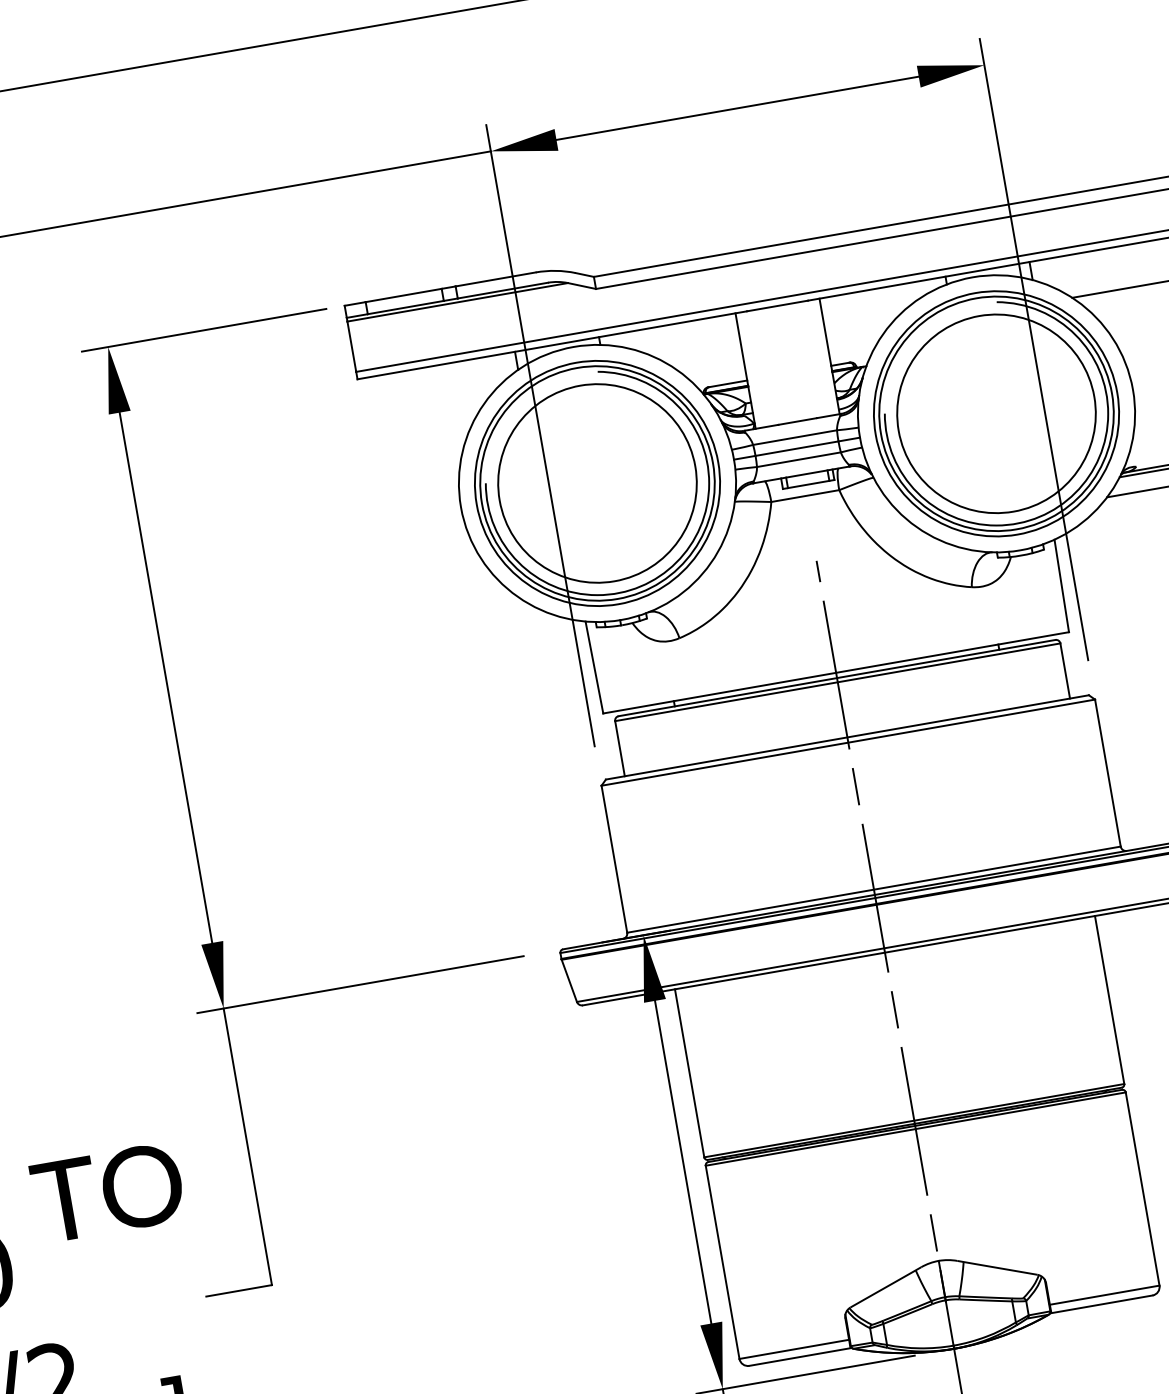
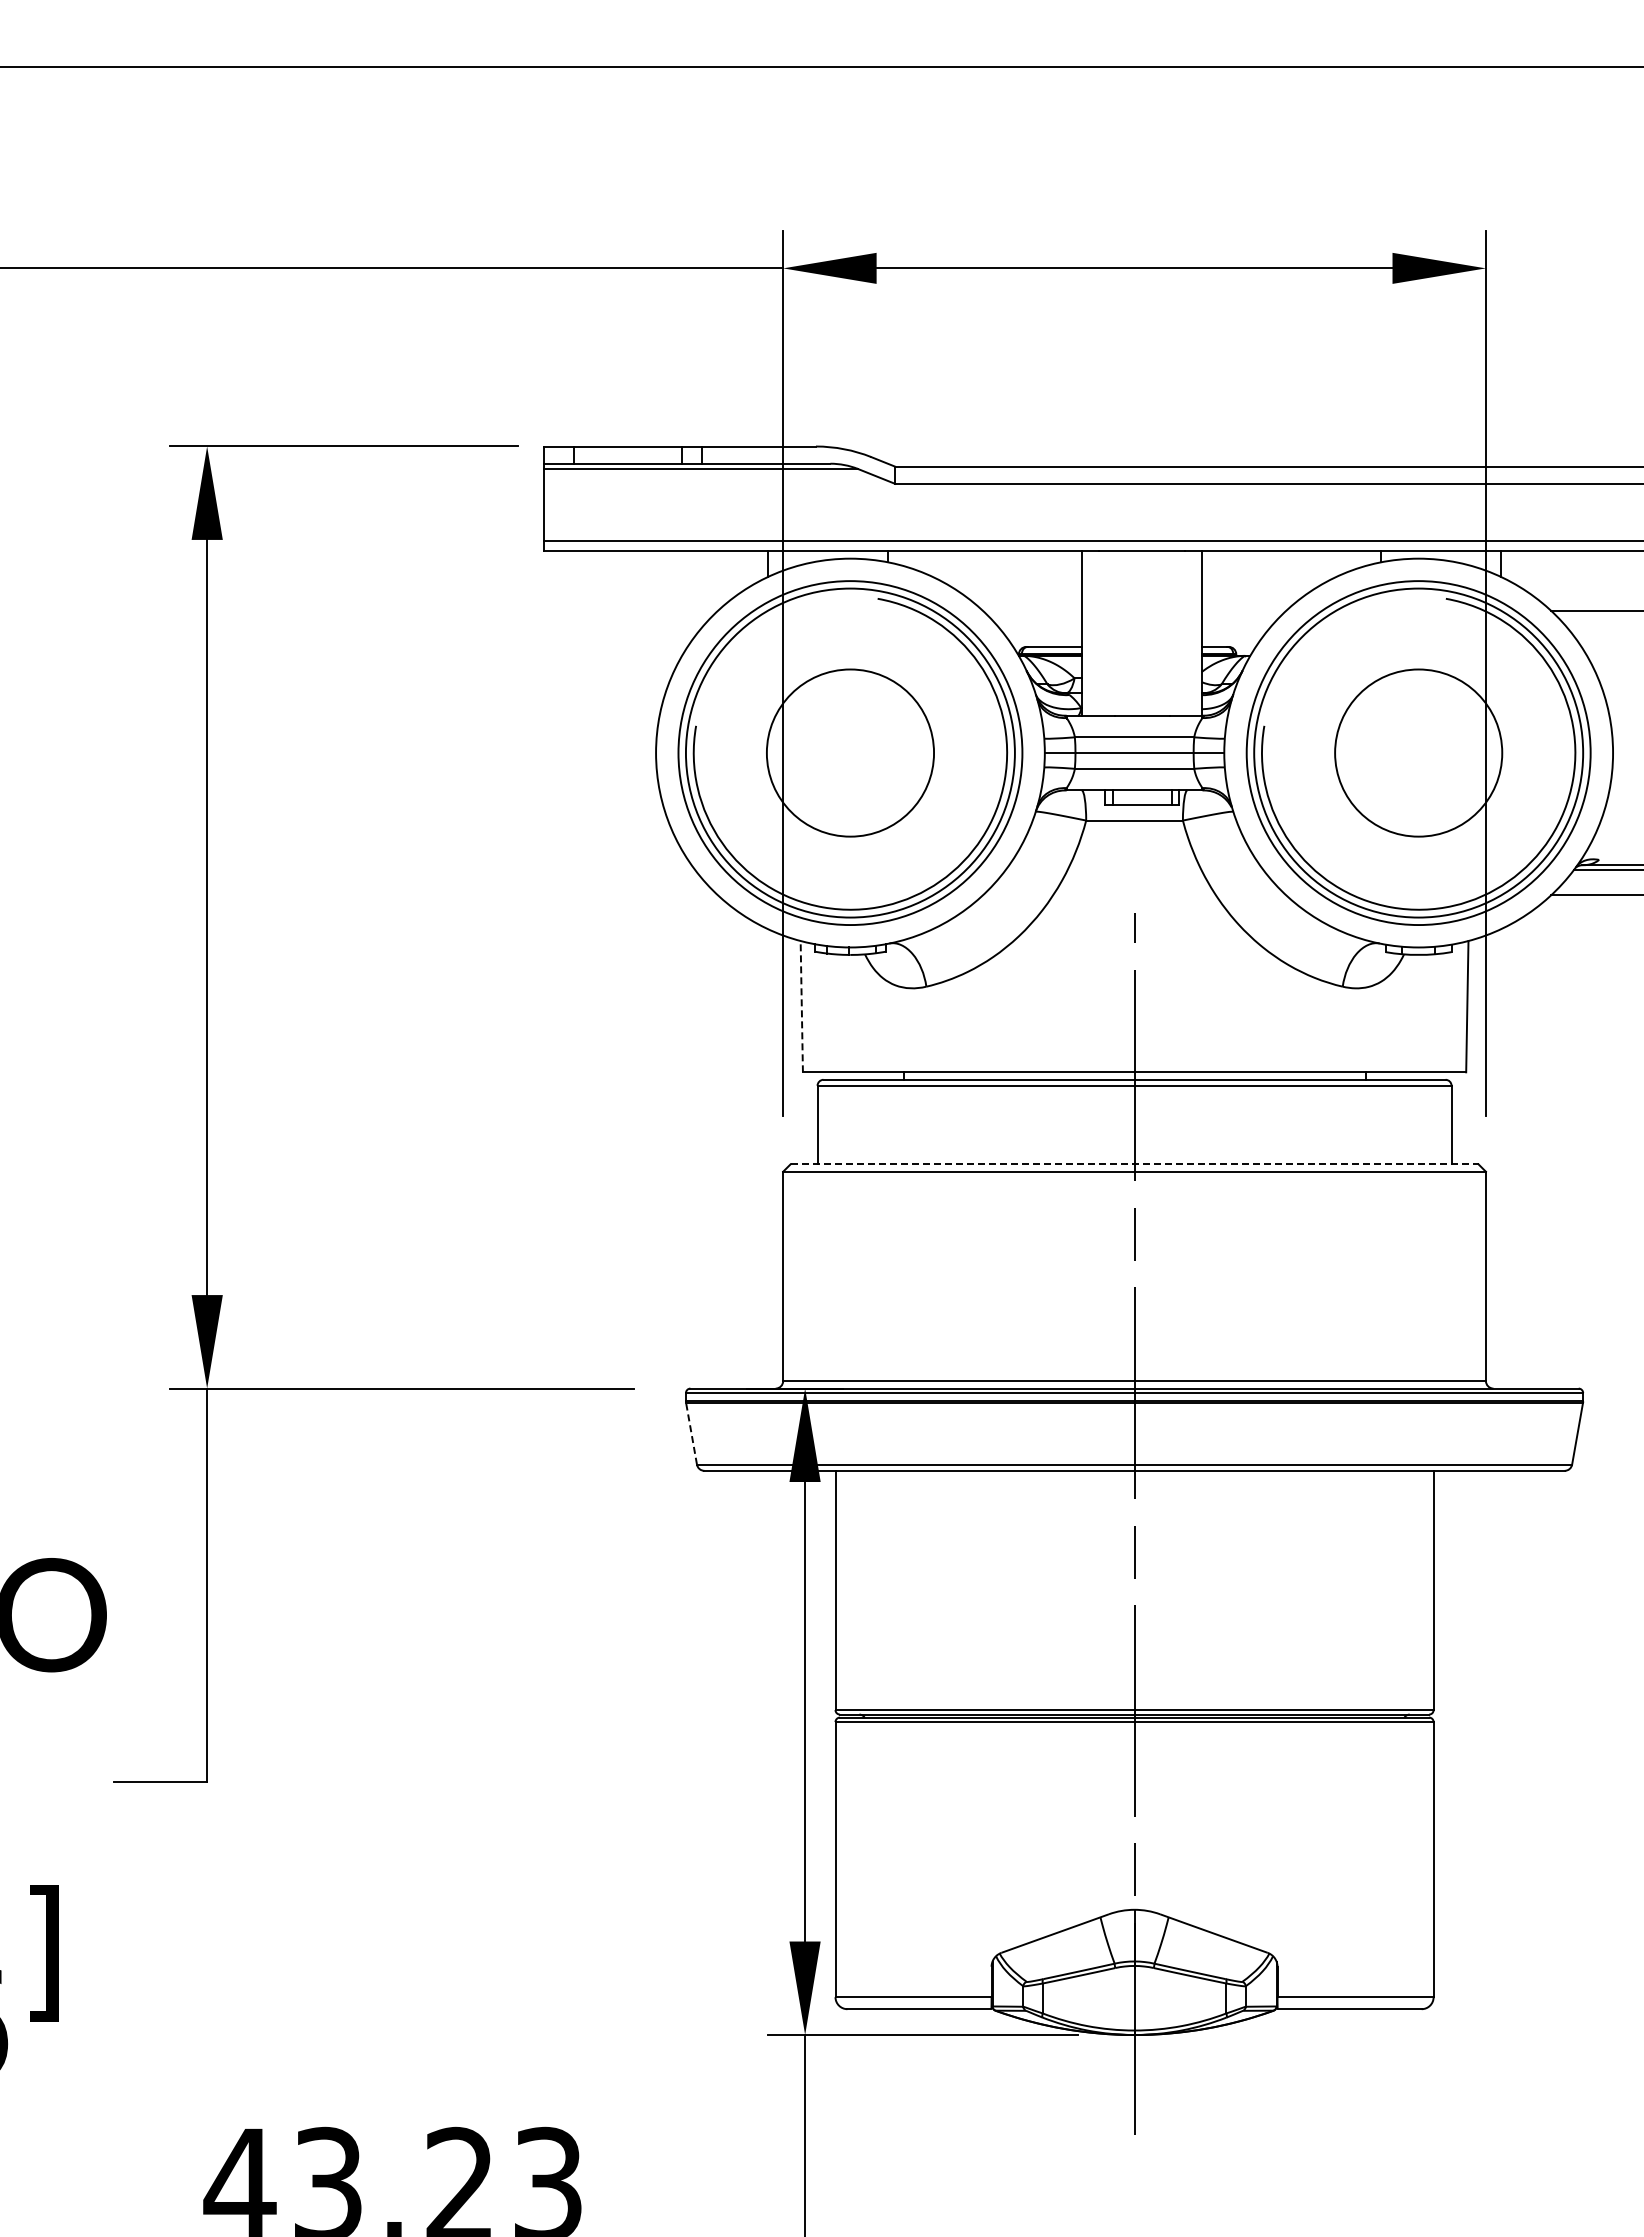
circle: (996, 413) -> (1418, 752), size x0.6
circle: (597, 483) -> (850, 752), size x0.6
line: (594, 667) -> (801, 1006), solid -> dashed
line: (847, 737) -> (1134, 1164), solid -> dashed
line: (569, 980) -> (691, 1433), solid -> dashed

